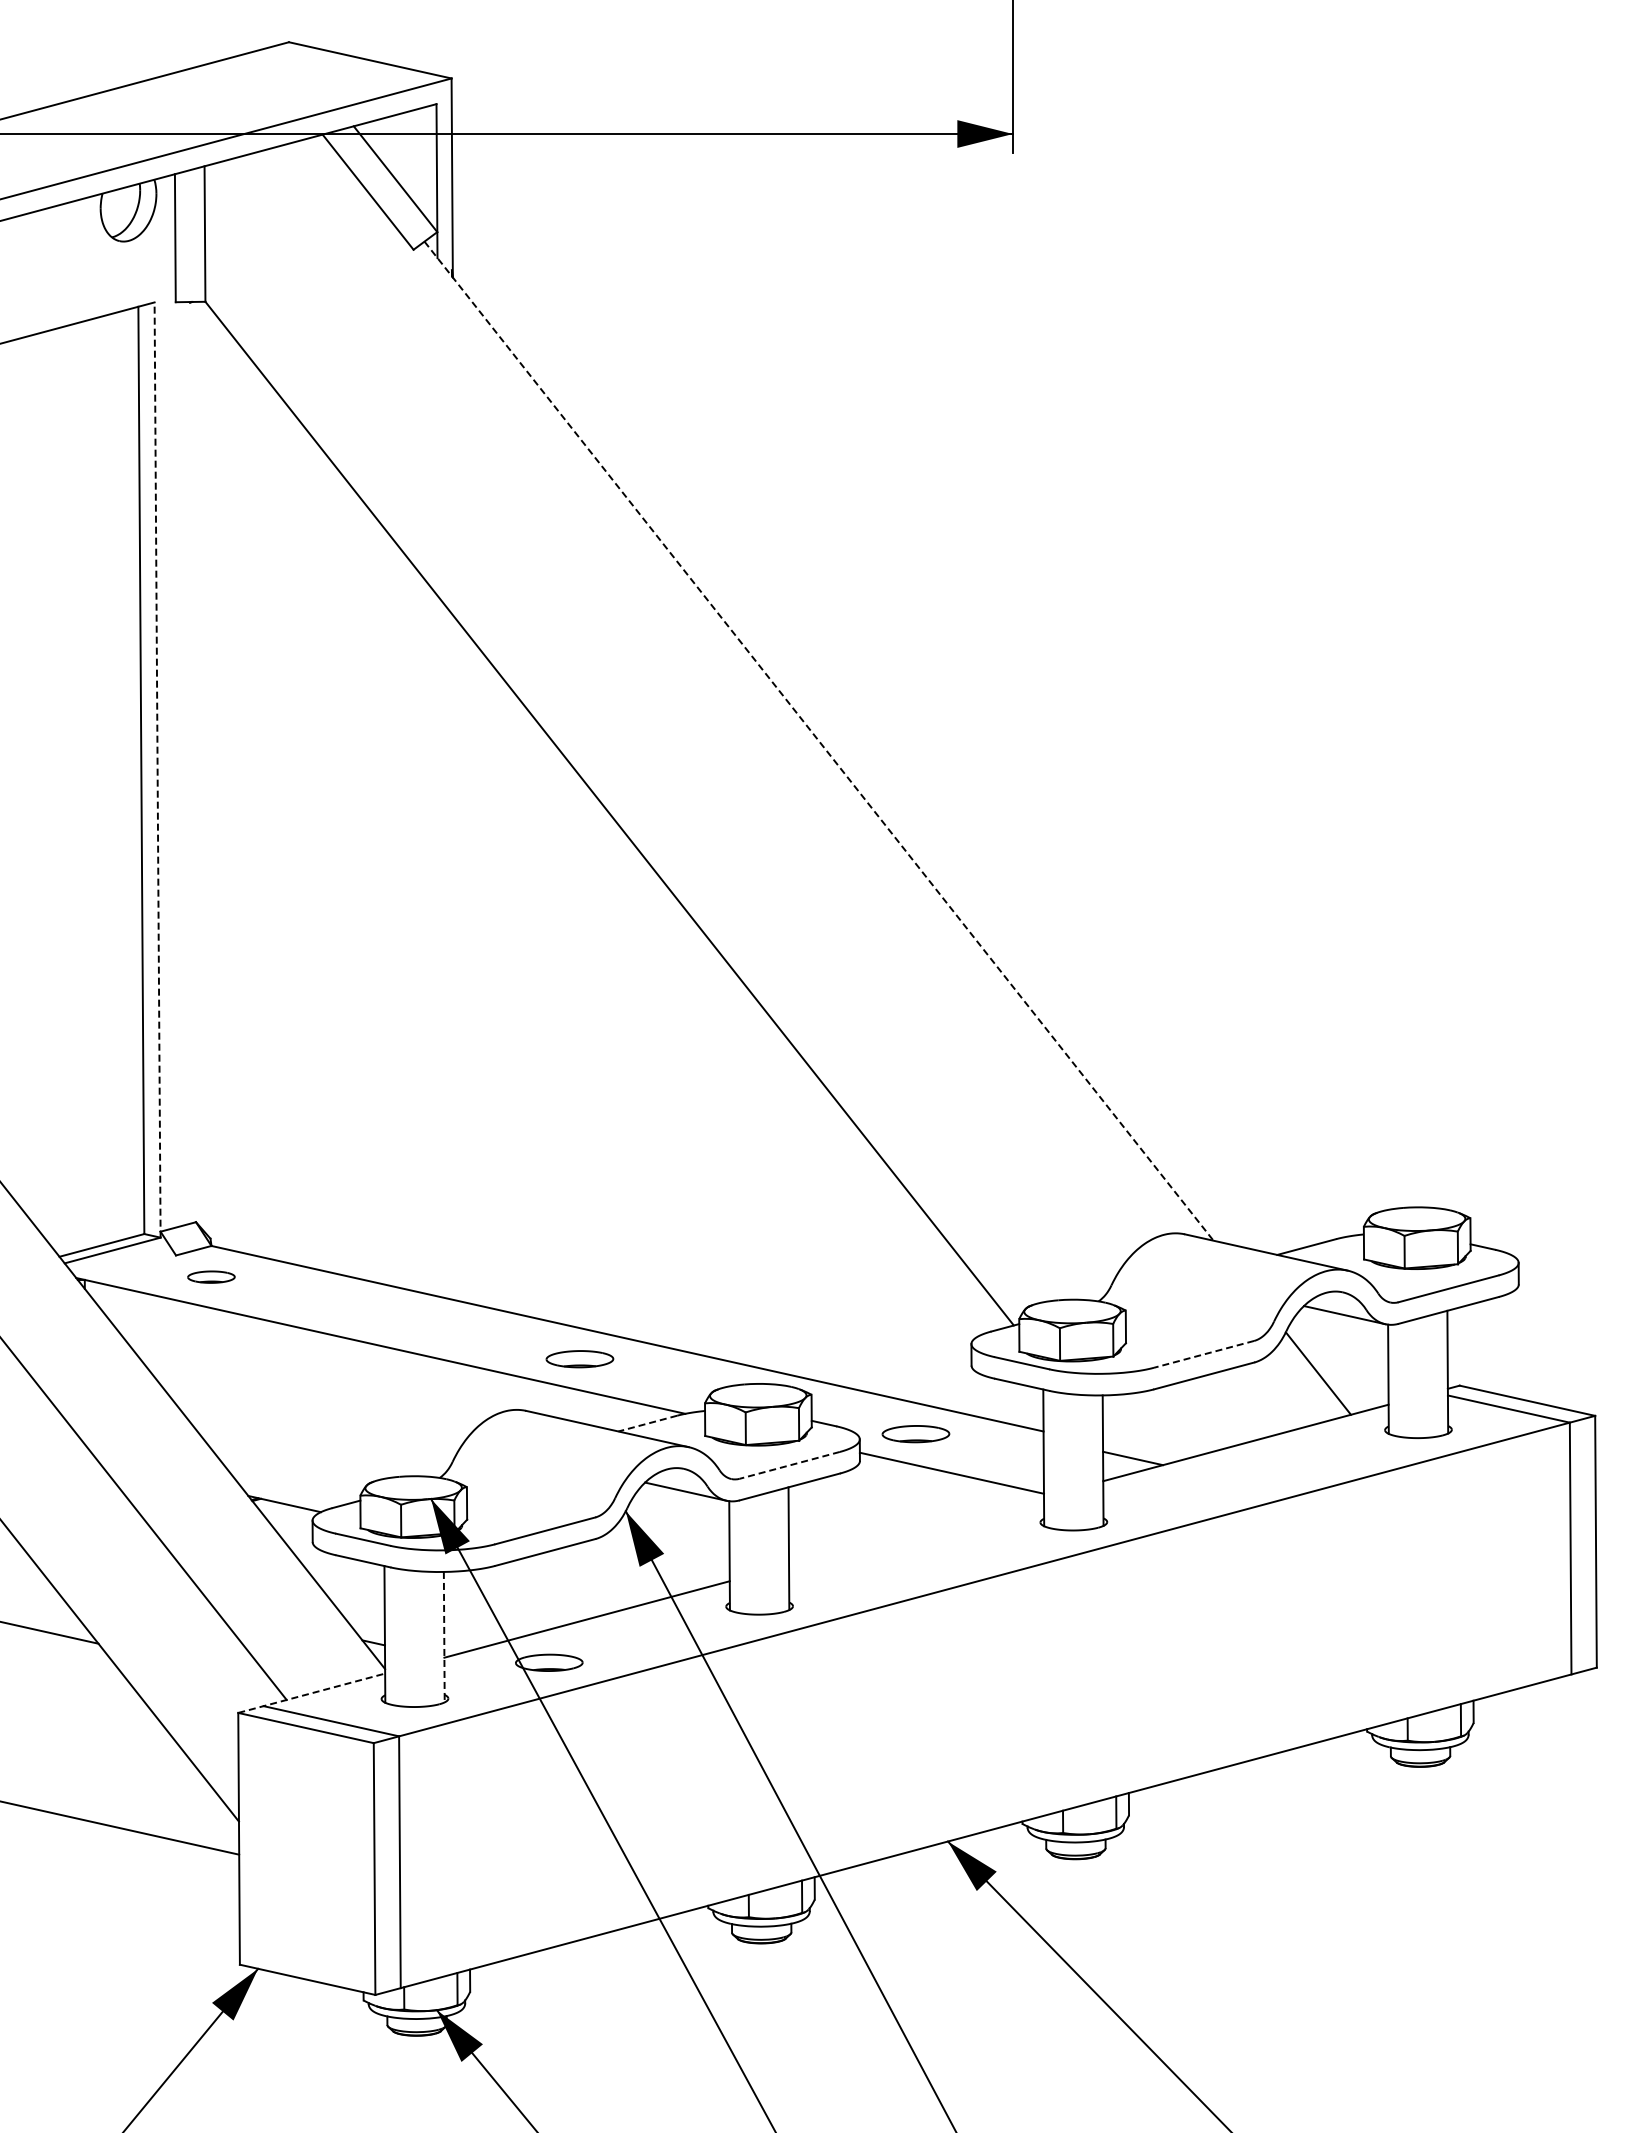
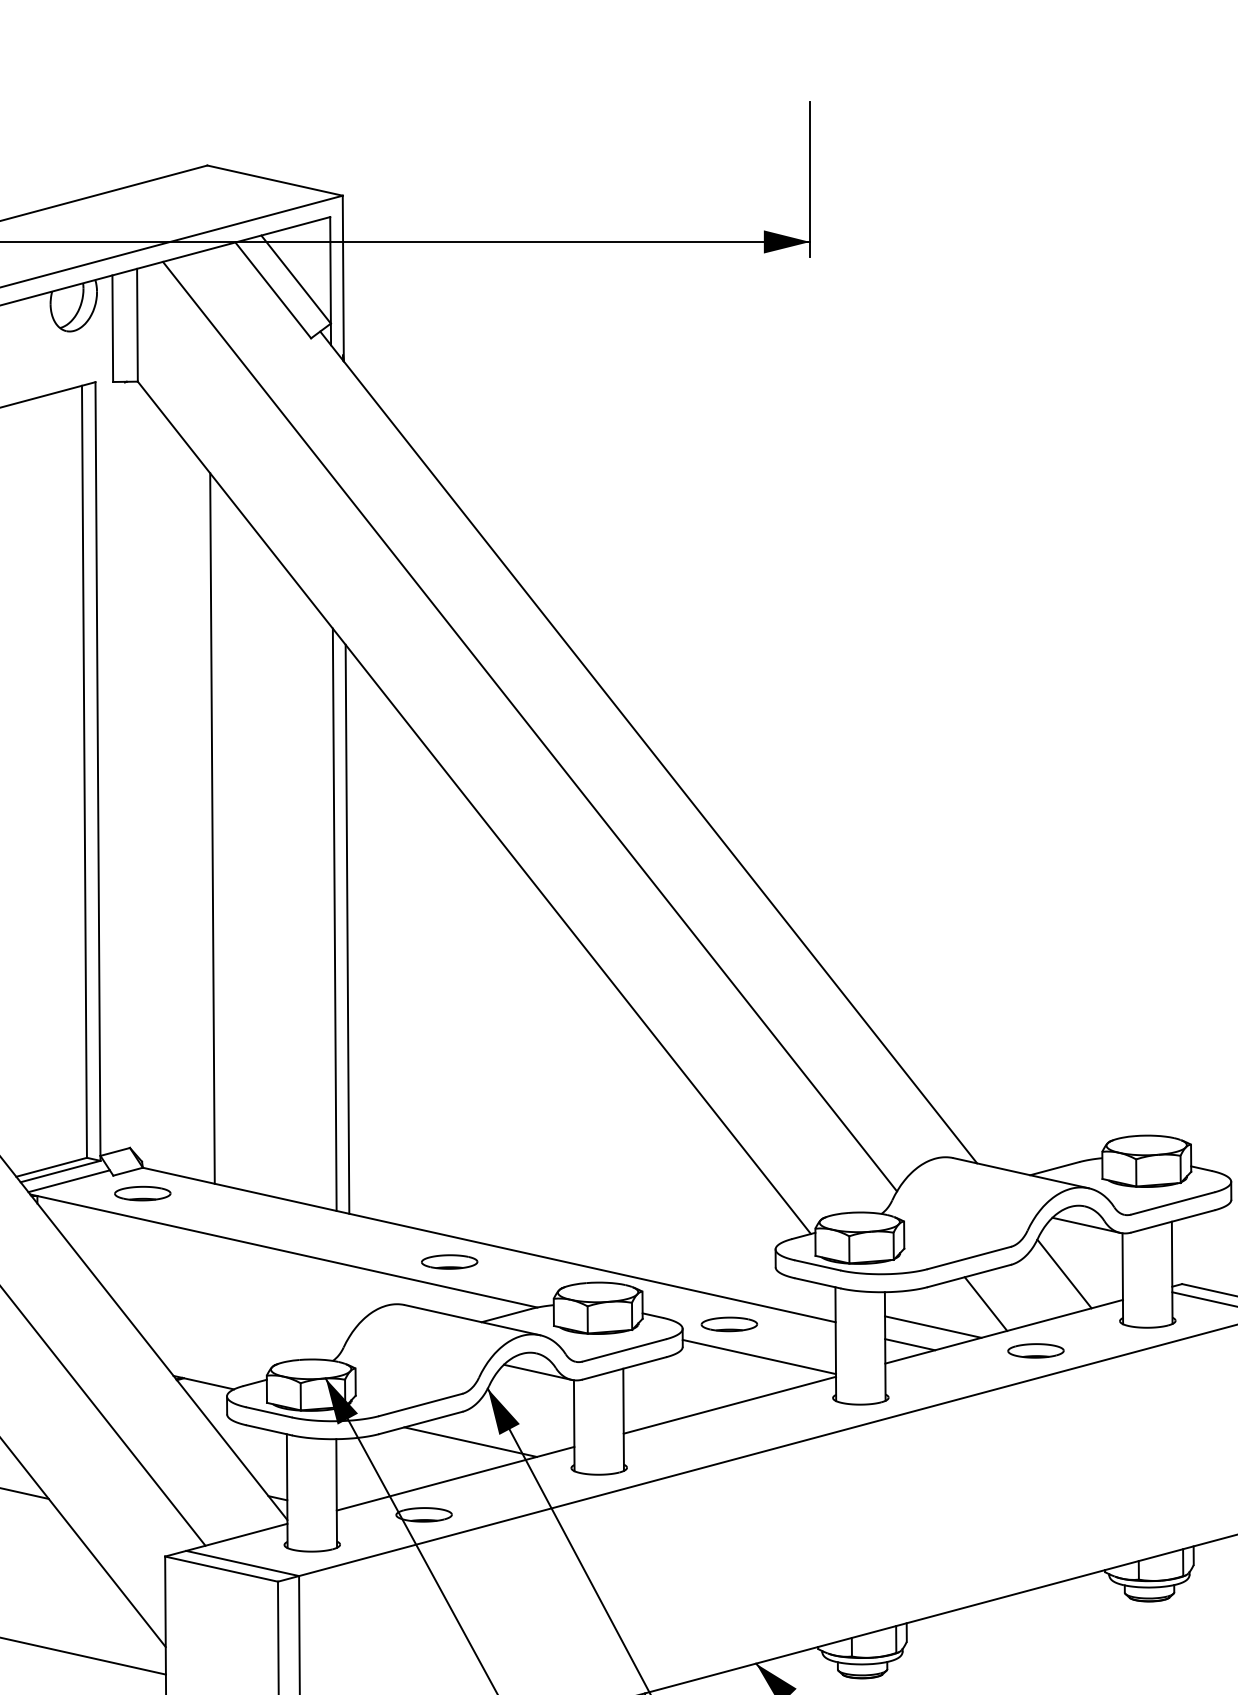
line: (676, 715) -> (530, 726), added
line: (819, 741) -> (649, 747), dashed -> solid
line: (157, 770) -> (97, 771), dashed -> solid
line: (294, 838) -> (211, 828), added
line: (441, 947) -> (334, 919), added
line: (457, 959) -> (347, 929), added
line: (122, 1262) -> (68, 1181), added
part: (211, 1277) -> (142, 1194), size x1.43
line: (1204, 1354) -> (969, 1258), dashed -> solid
line: (1223, 1409) -> (985, 1303), added
line: (647, 1423) -> (505, 1315), dashed -> solid
line: (1160, 1437) -> (933, 1327), added
line: (789, 1465) -> (624, 1350), dashed -> solid
part: (1284, 1465) -> (1036, 1350), added
line: (916, 1531) -> (729, 1405), added
line: (604, 1575) -> (470, 1442), added
line: (444, 1637) -> (336, 1493), dashed -> solid
line: (312, 1693) -> (226, 1540), dashed -> solid

